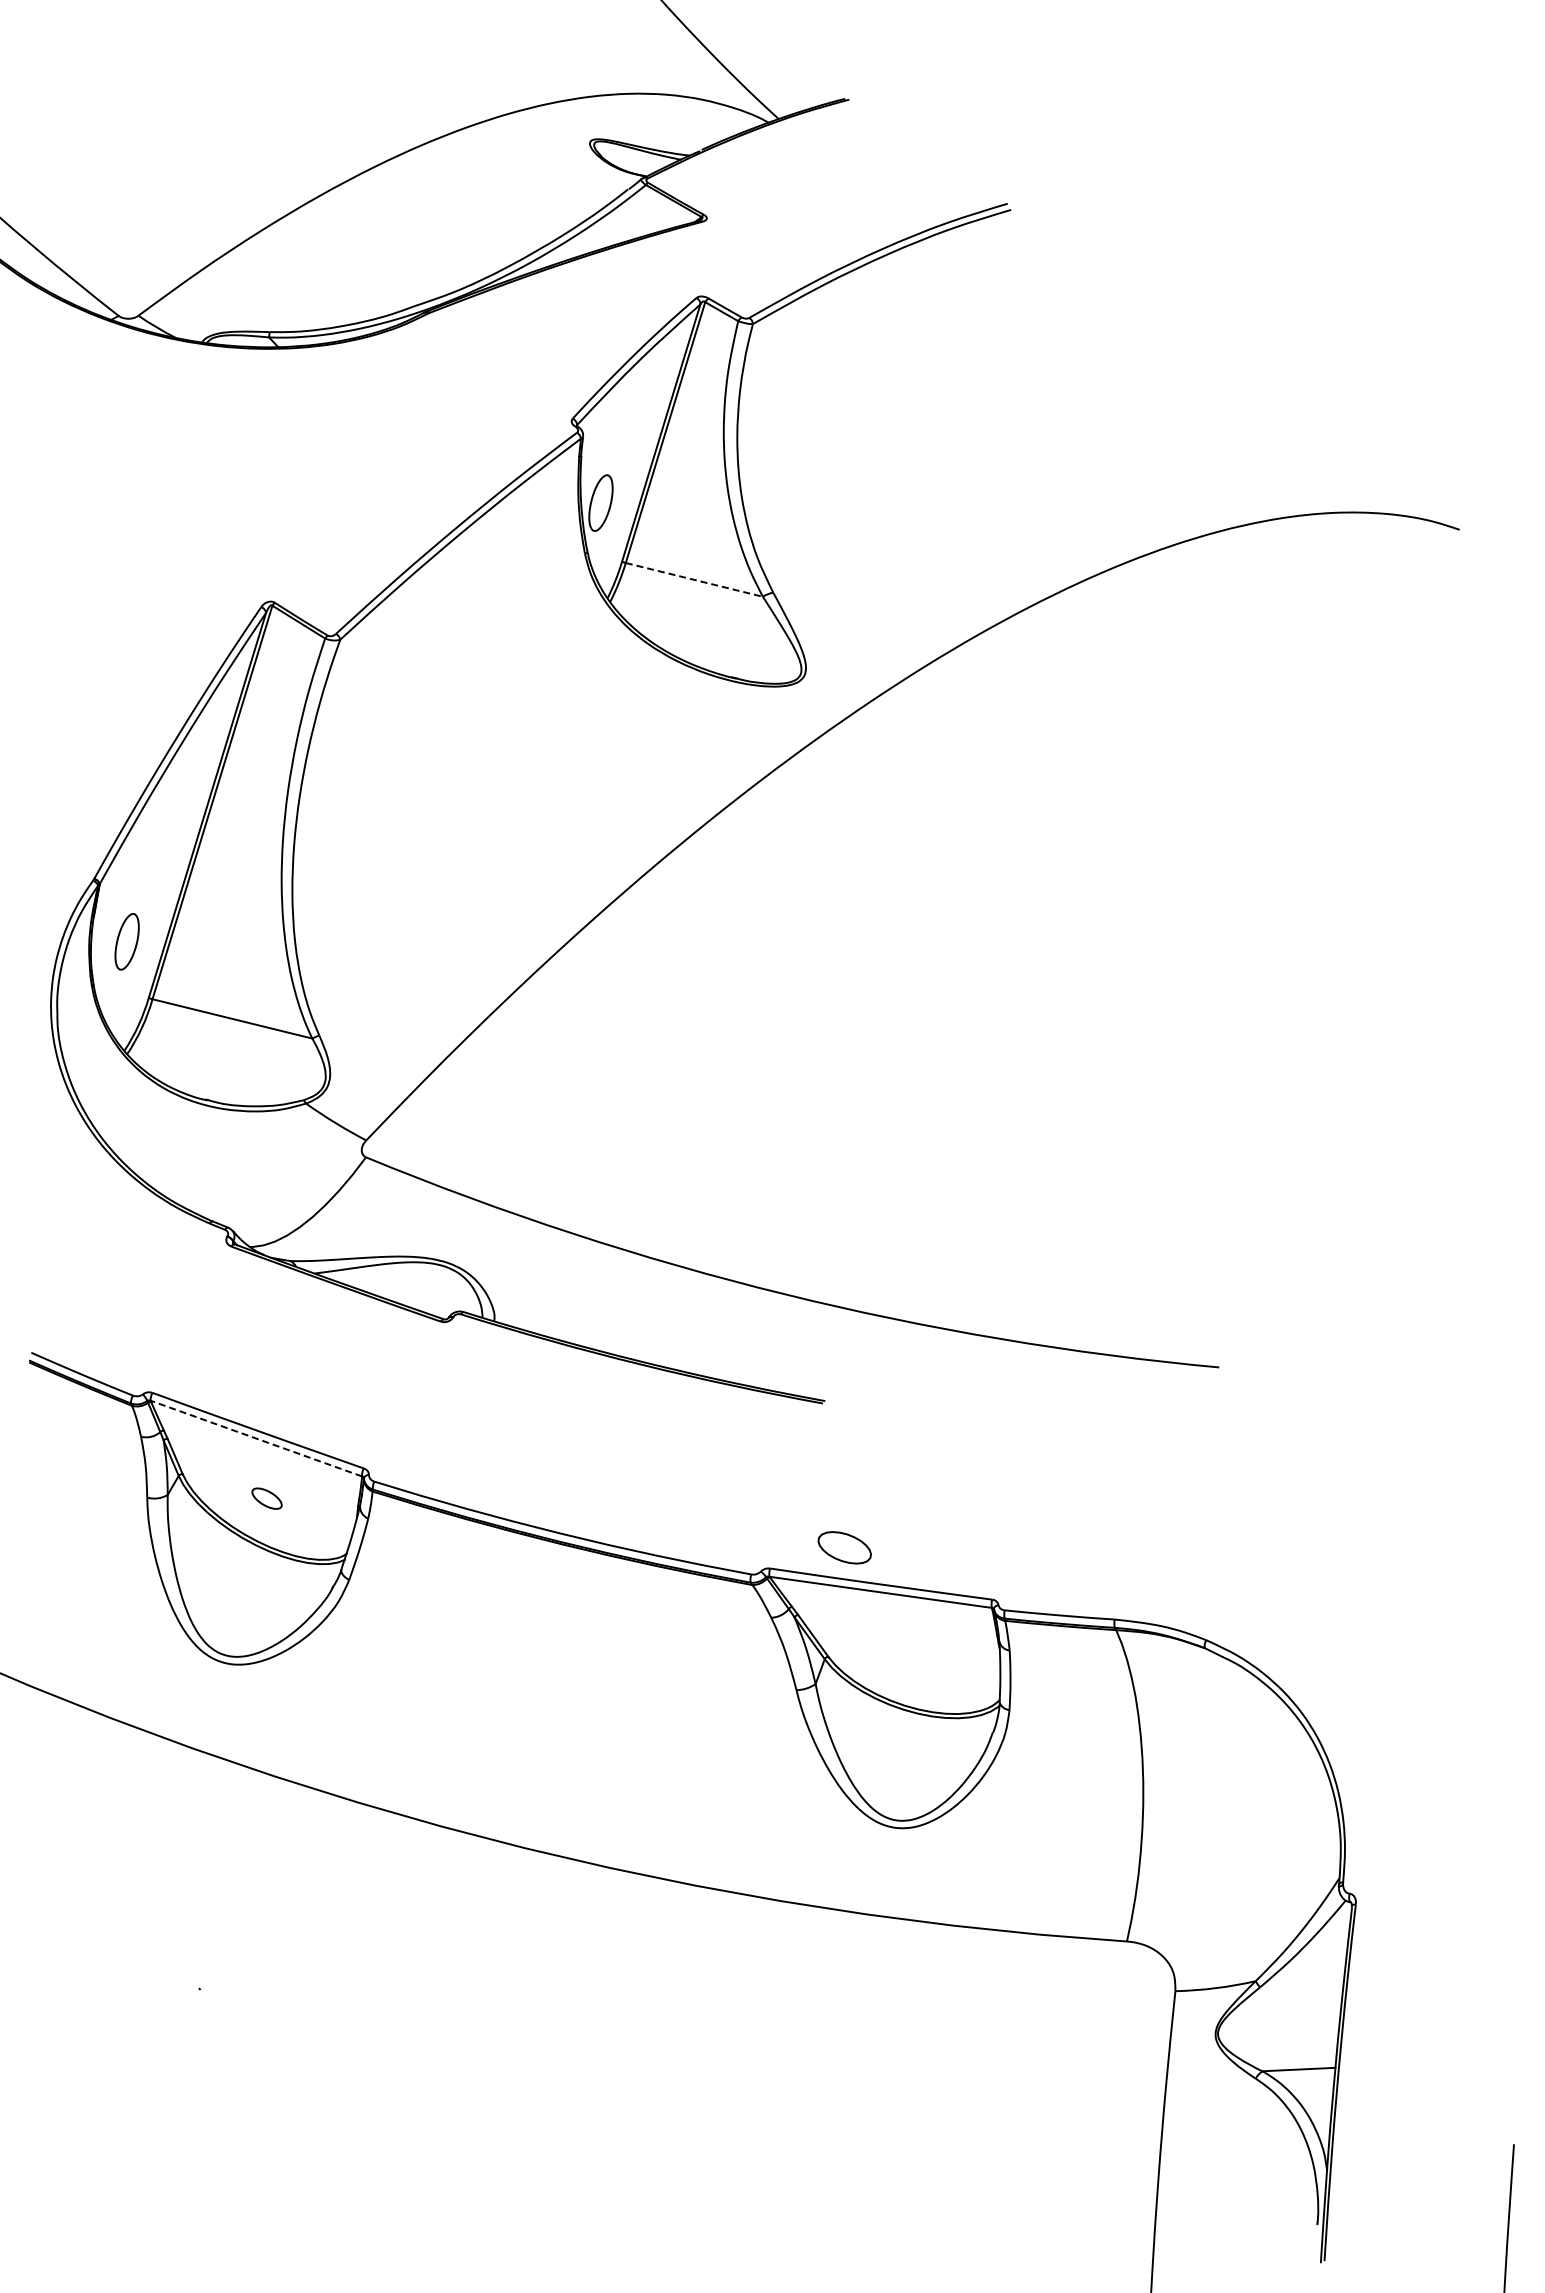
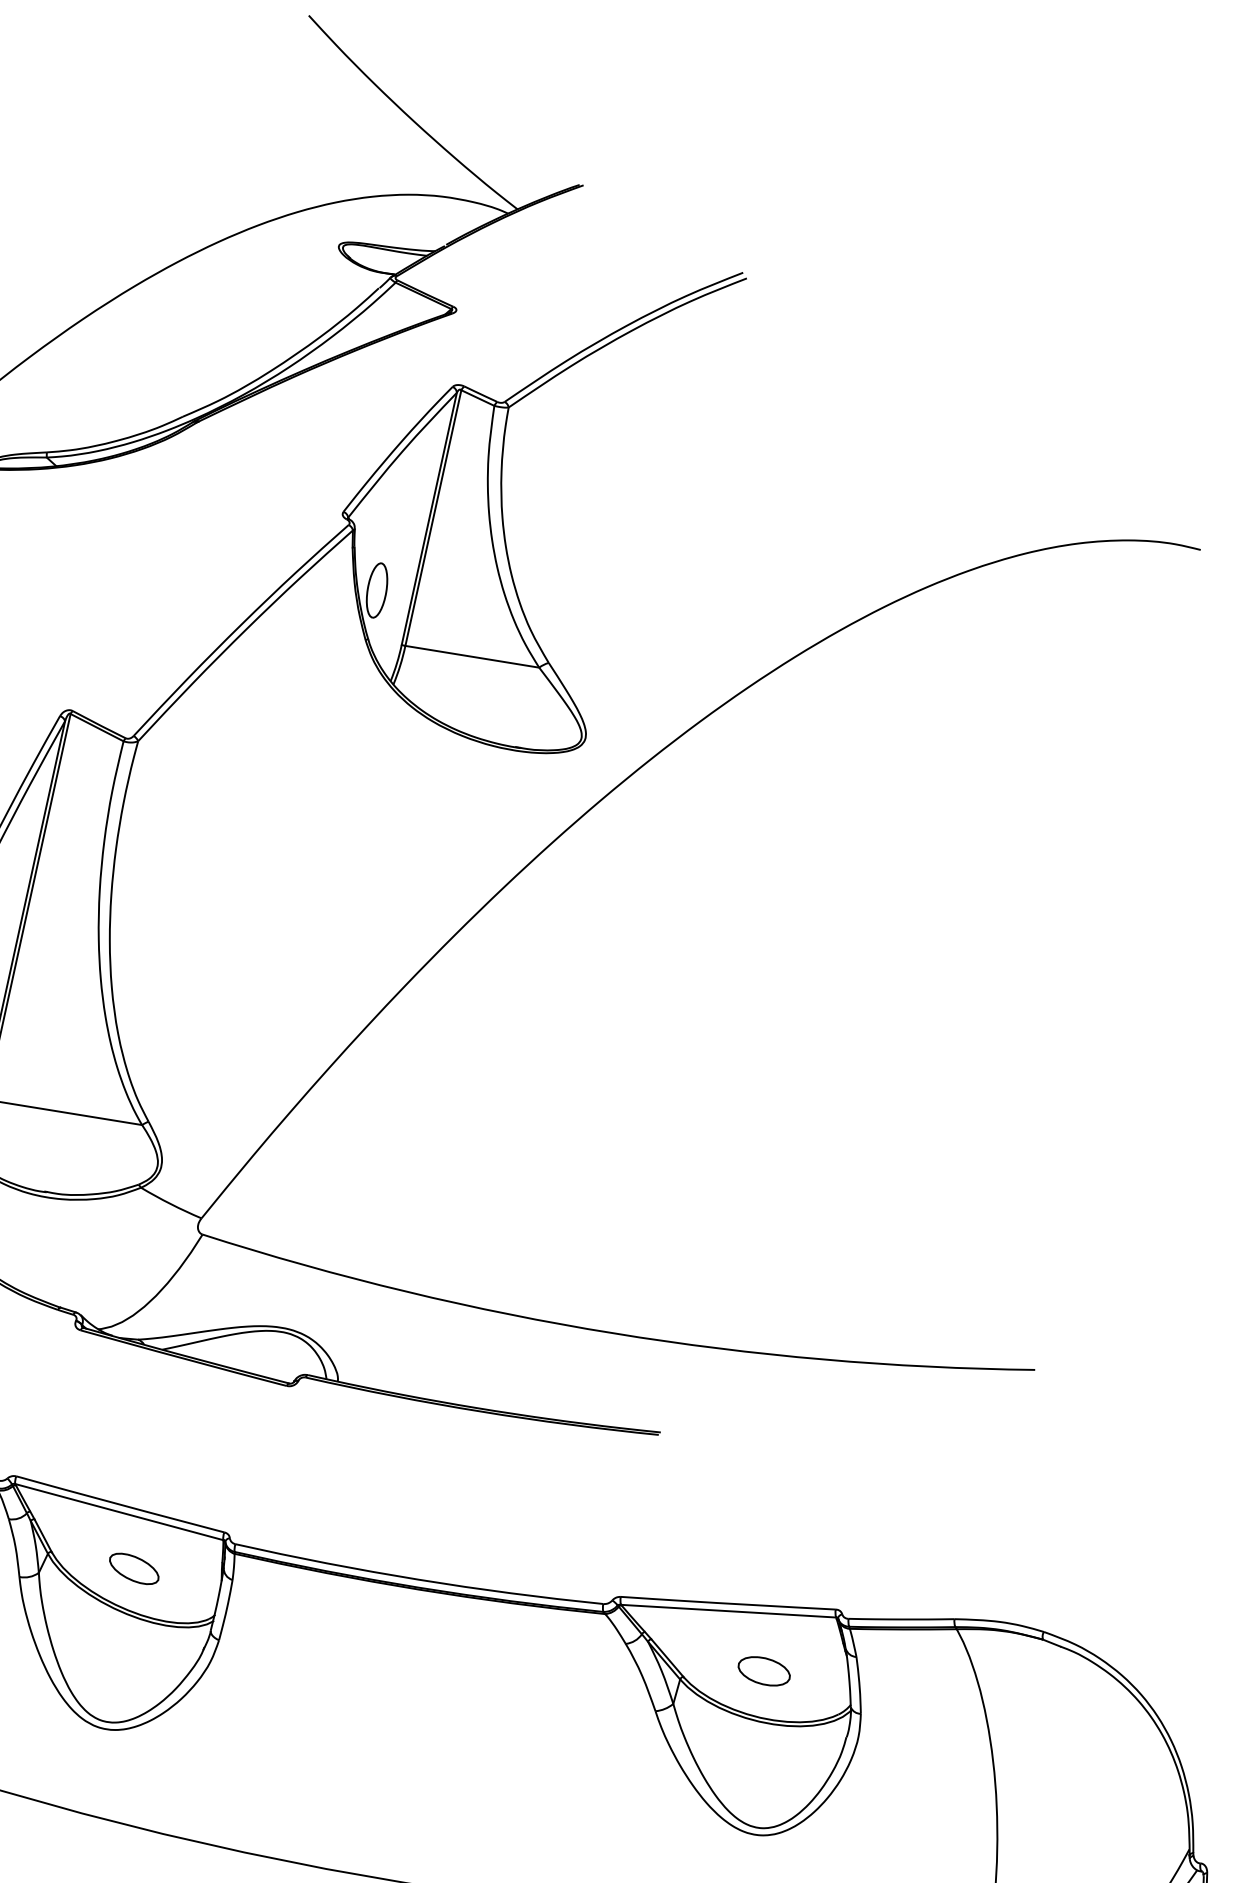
line: (694, 579) -> (472, 656), dashed -> solid
line: (255, 1438) -> (118, 1512), dashed -> solid
part: (266, 1498) -> (133, 1568), size x1.67
part: (844, 1547) -> (763, 1671), moved

